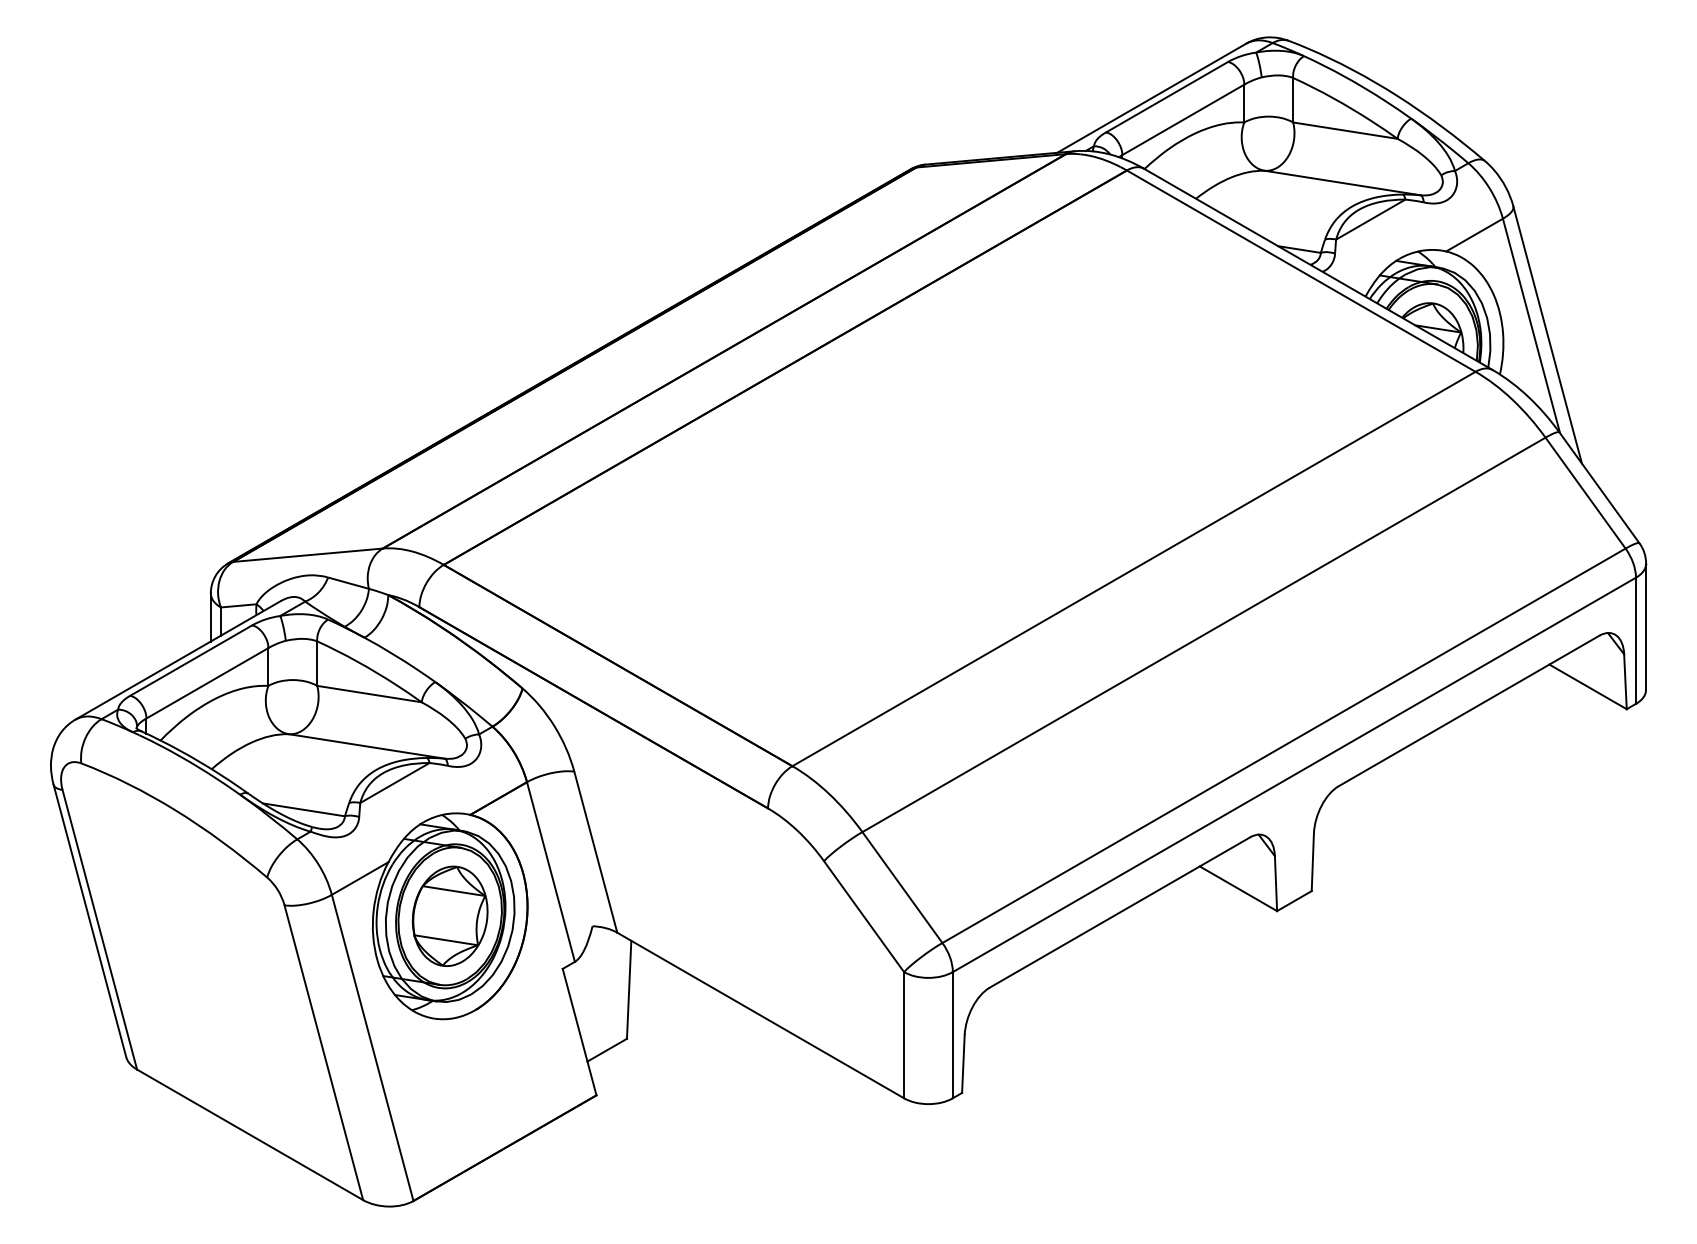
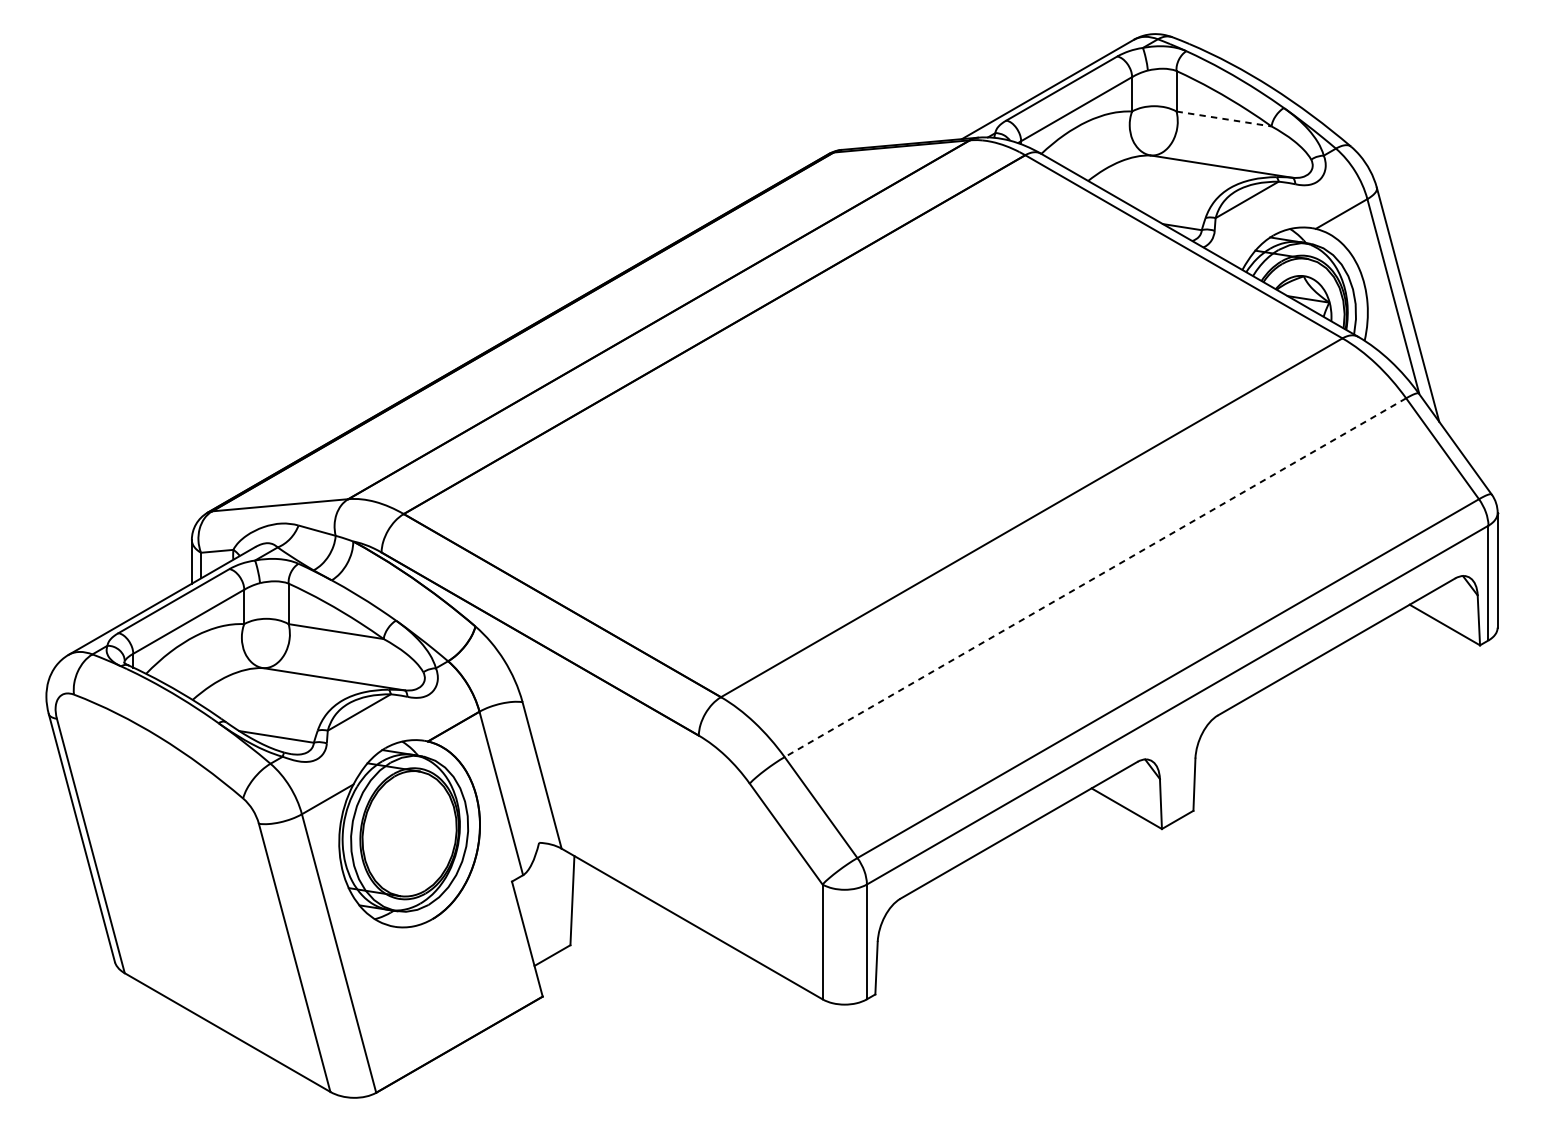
line: (1345, 130) -> (1224, 118), solid -> dashed
line: (1203, 635) -> (1094, 578), solid -> dashed
part: (449, 915) -> (408, 833), removed

